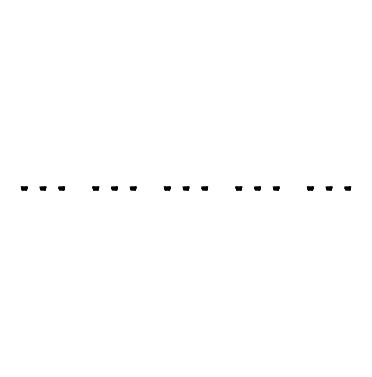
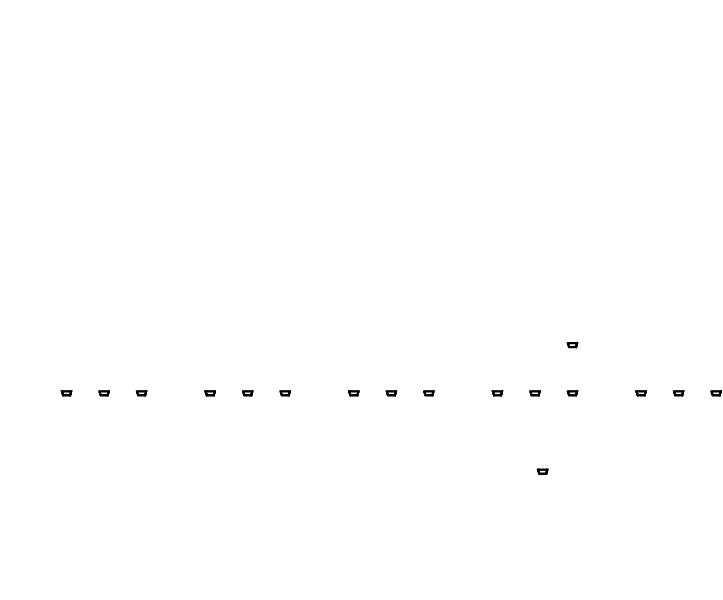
part: (275, 164) -> (571, 345), added
part: (260, 227) -> (540, 471), added

